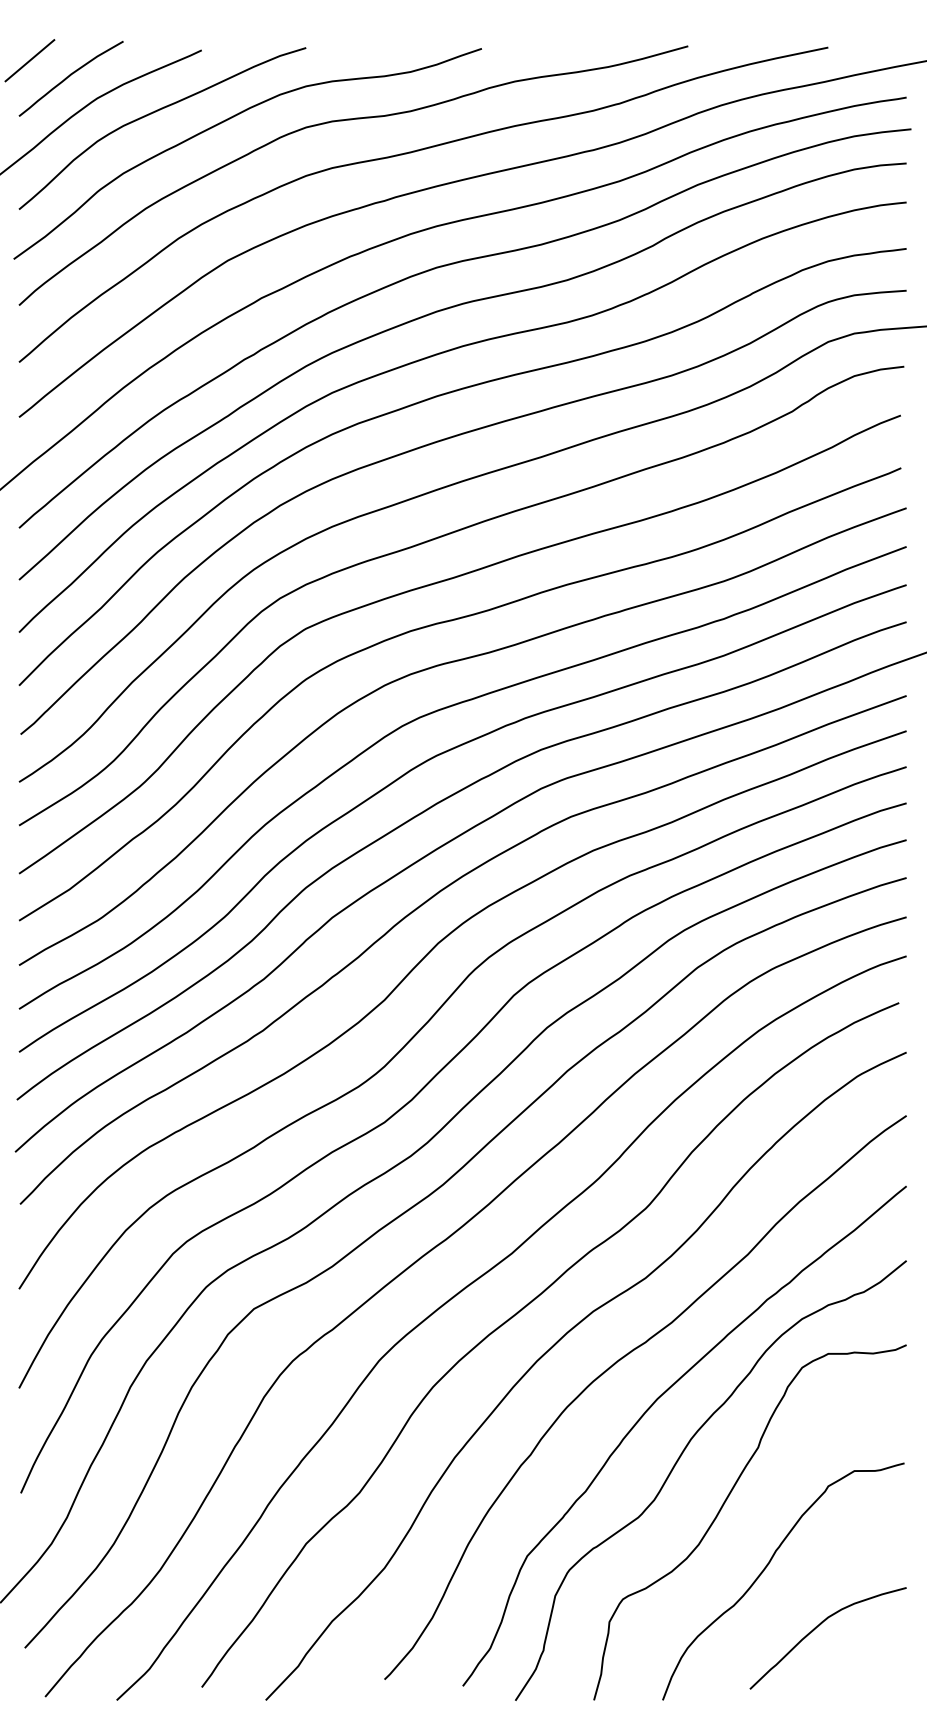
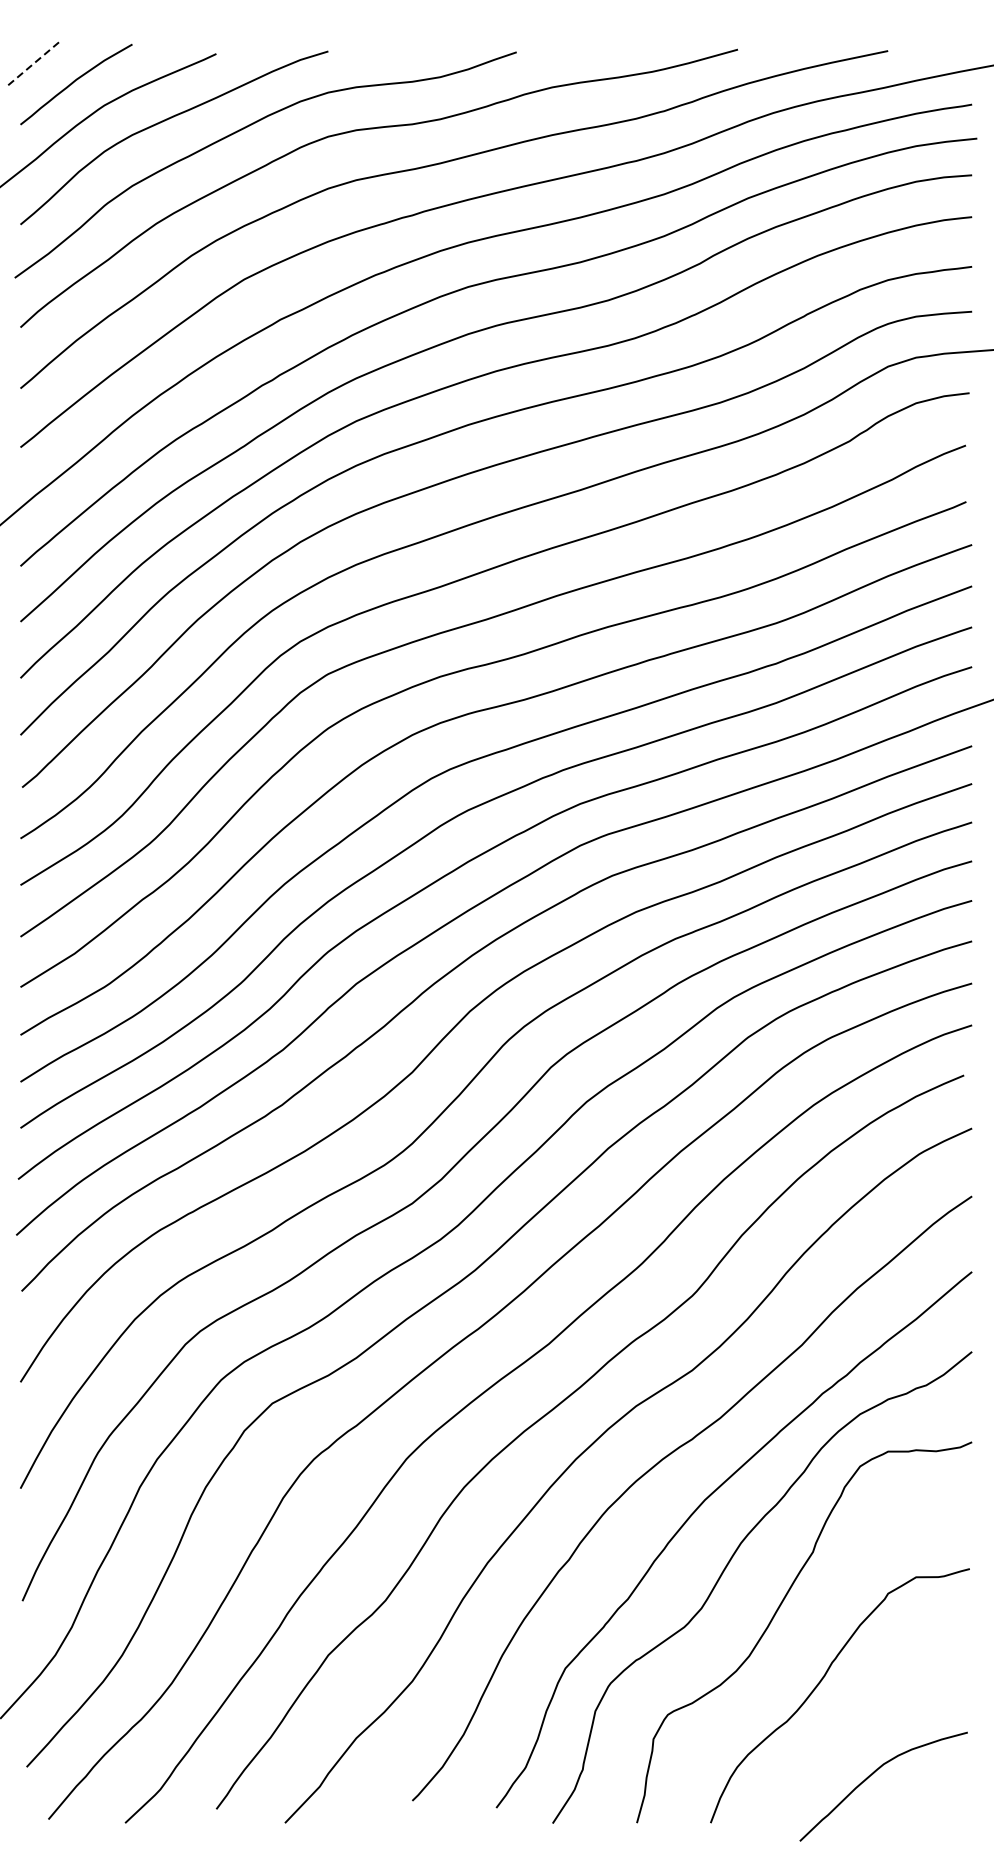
line: (29, 60) -> (31, 64), solid -> dashed
curve: (820, 1625) -> (875, 1772), moved

